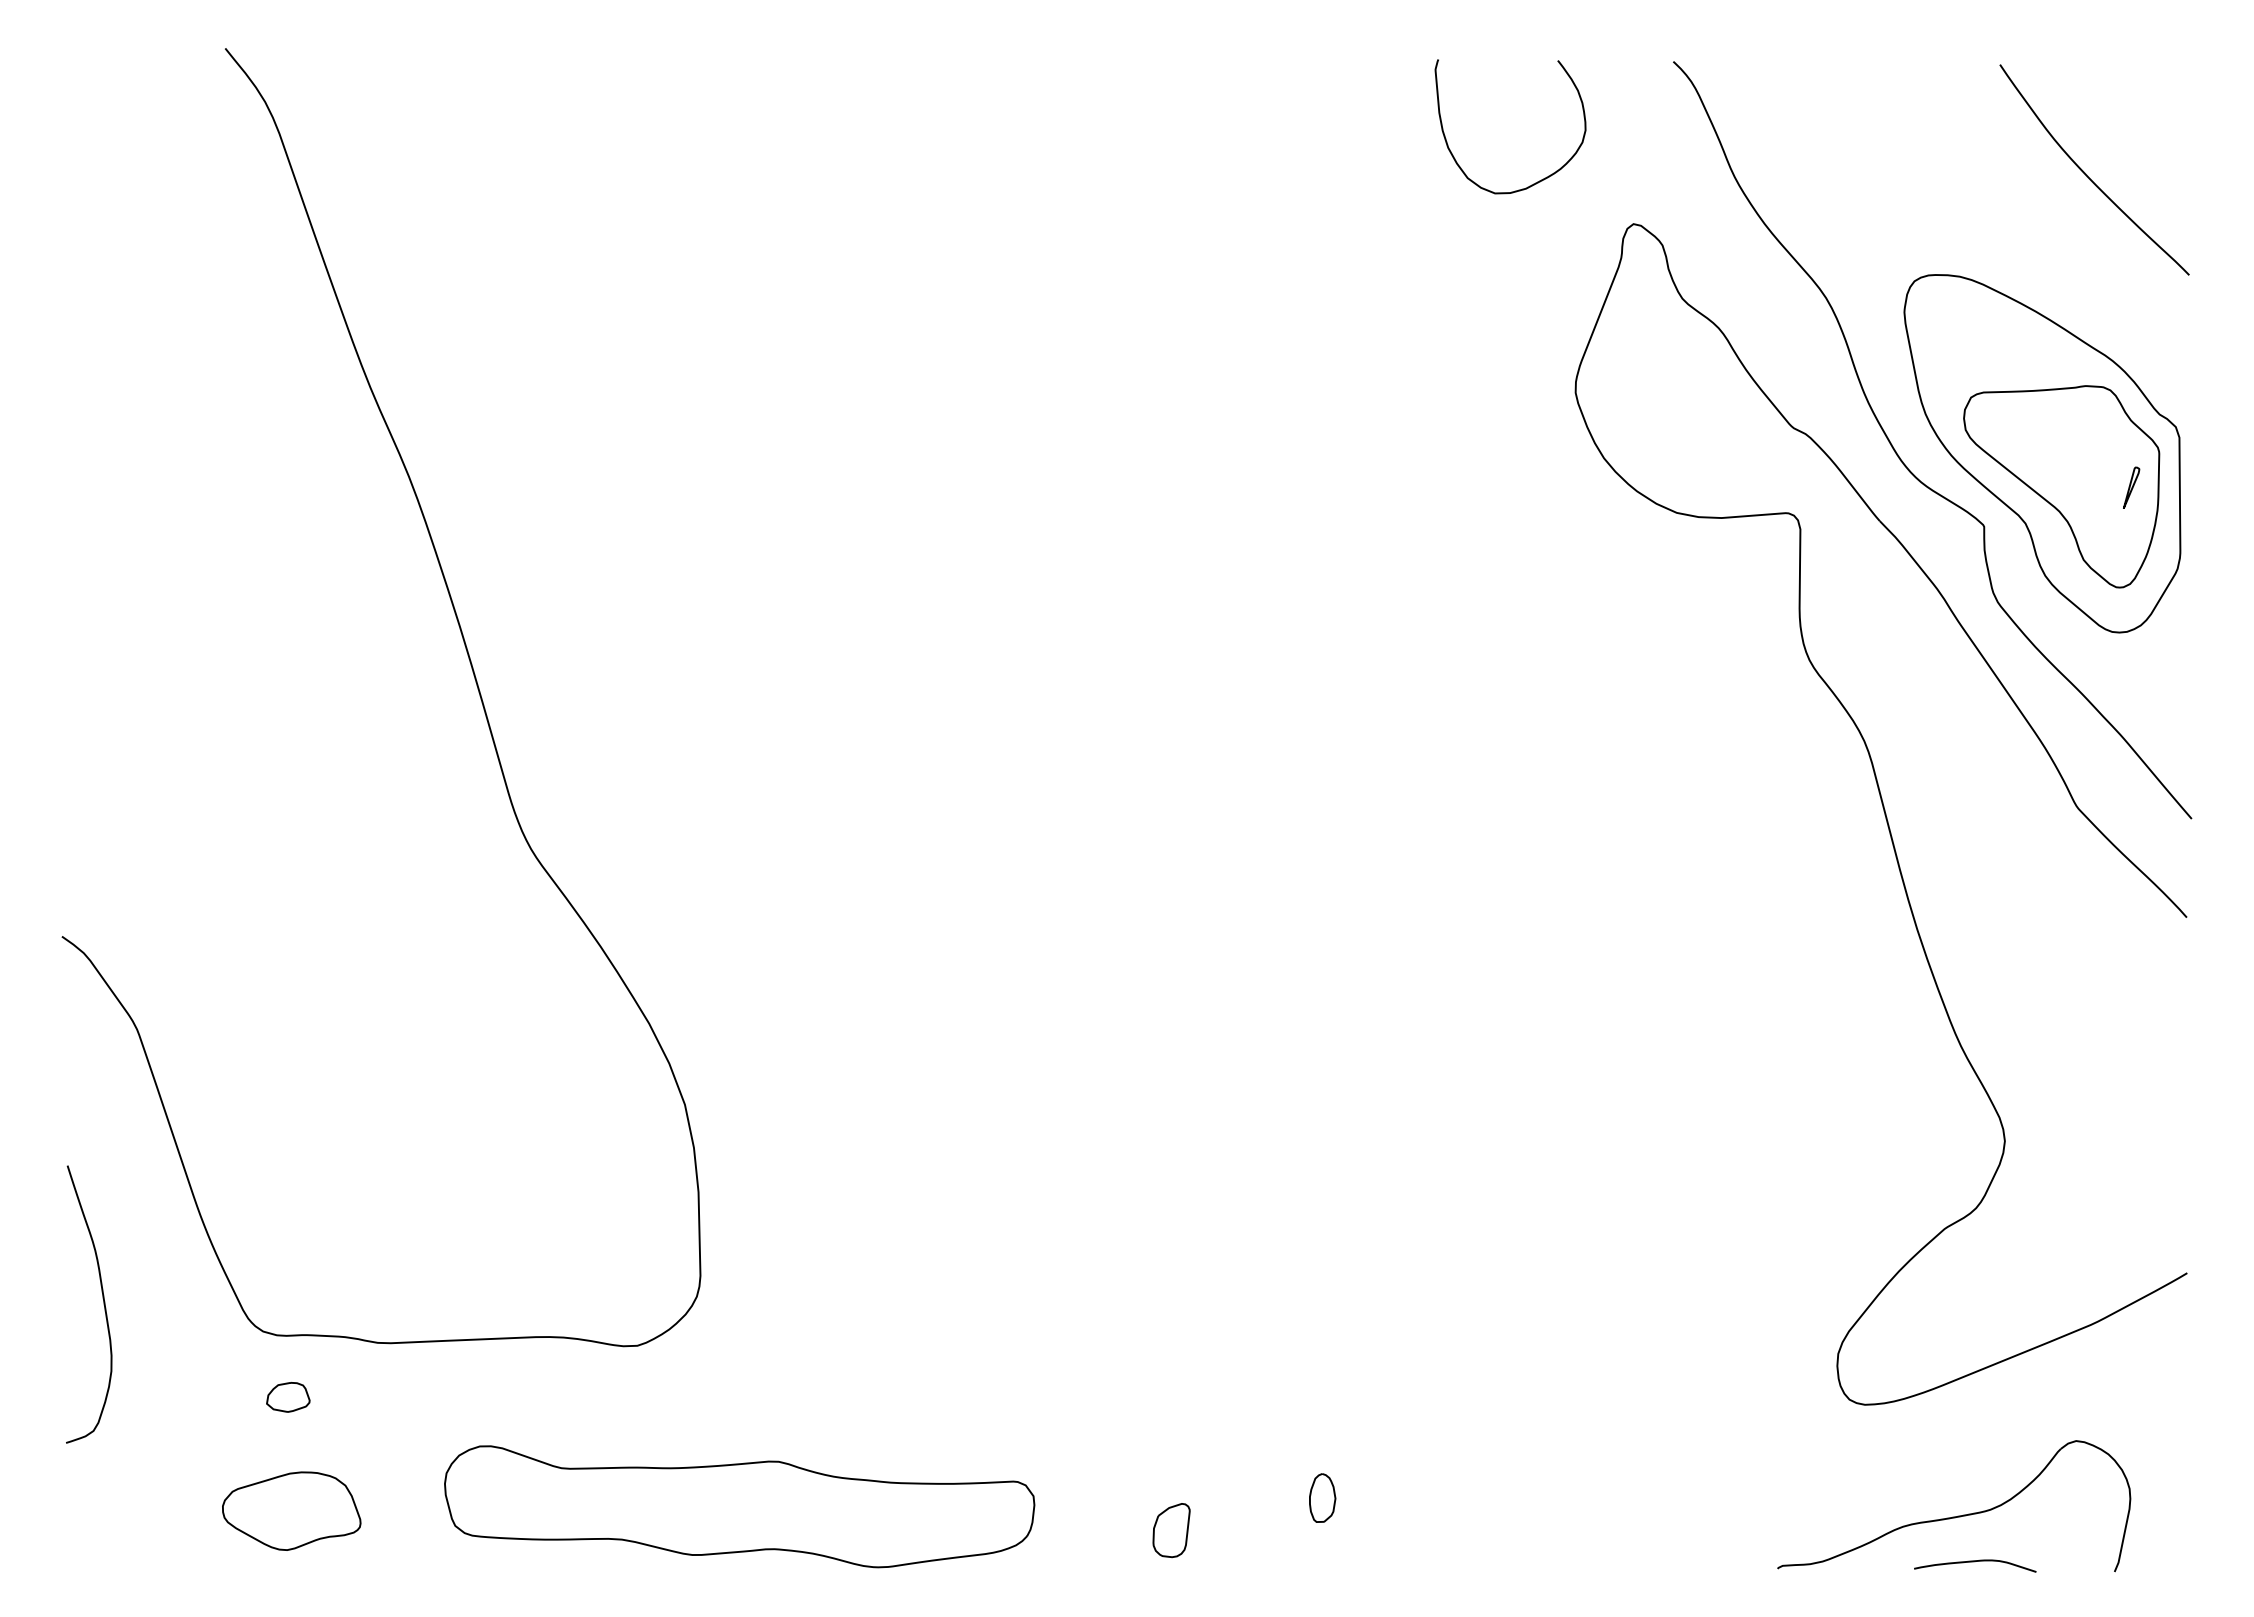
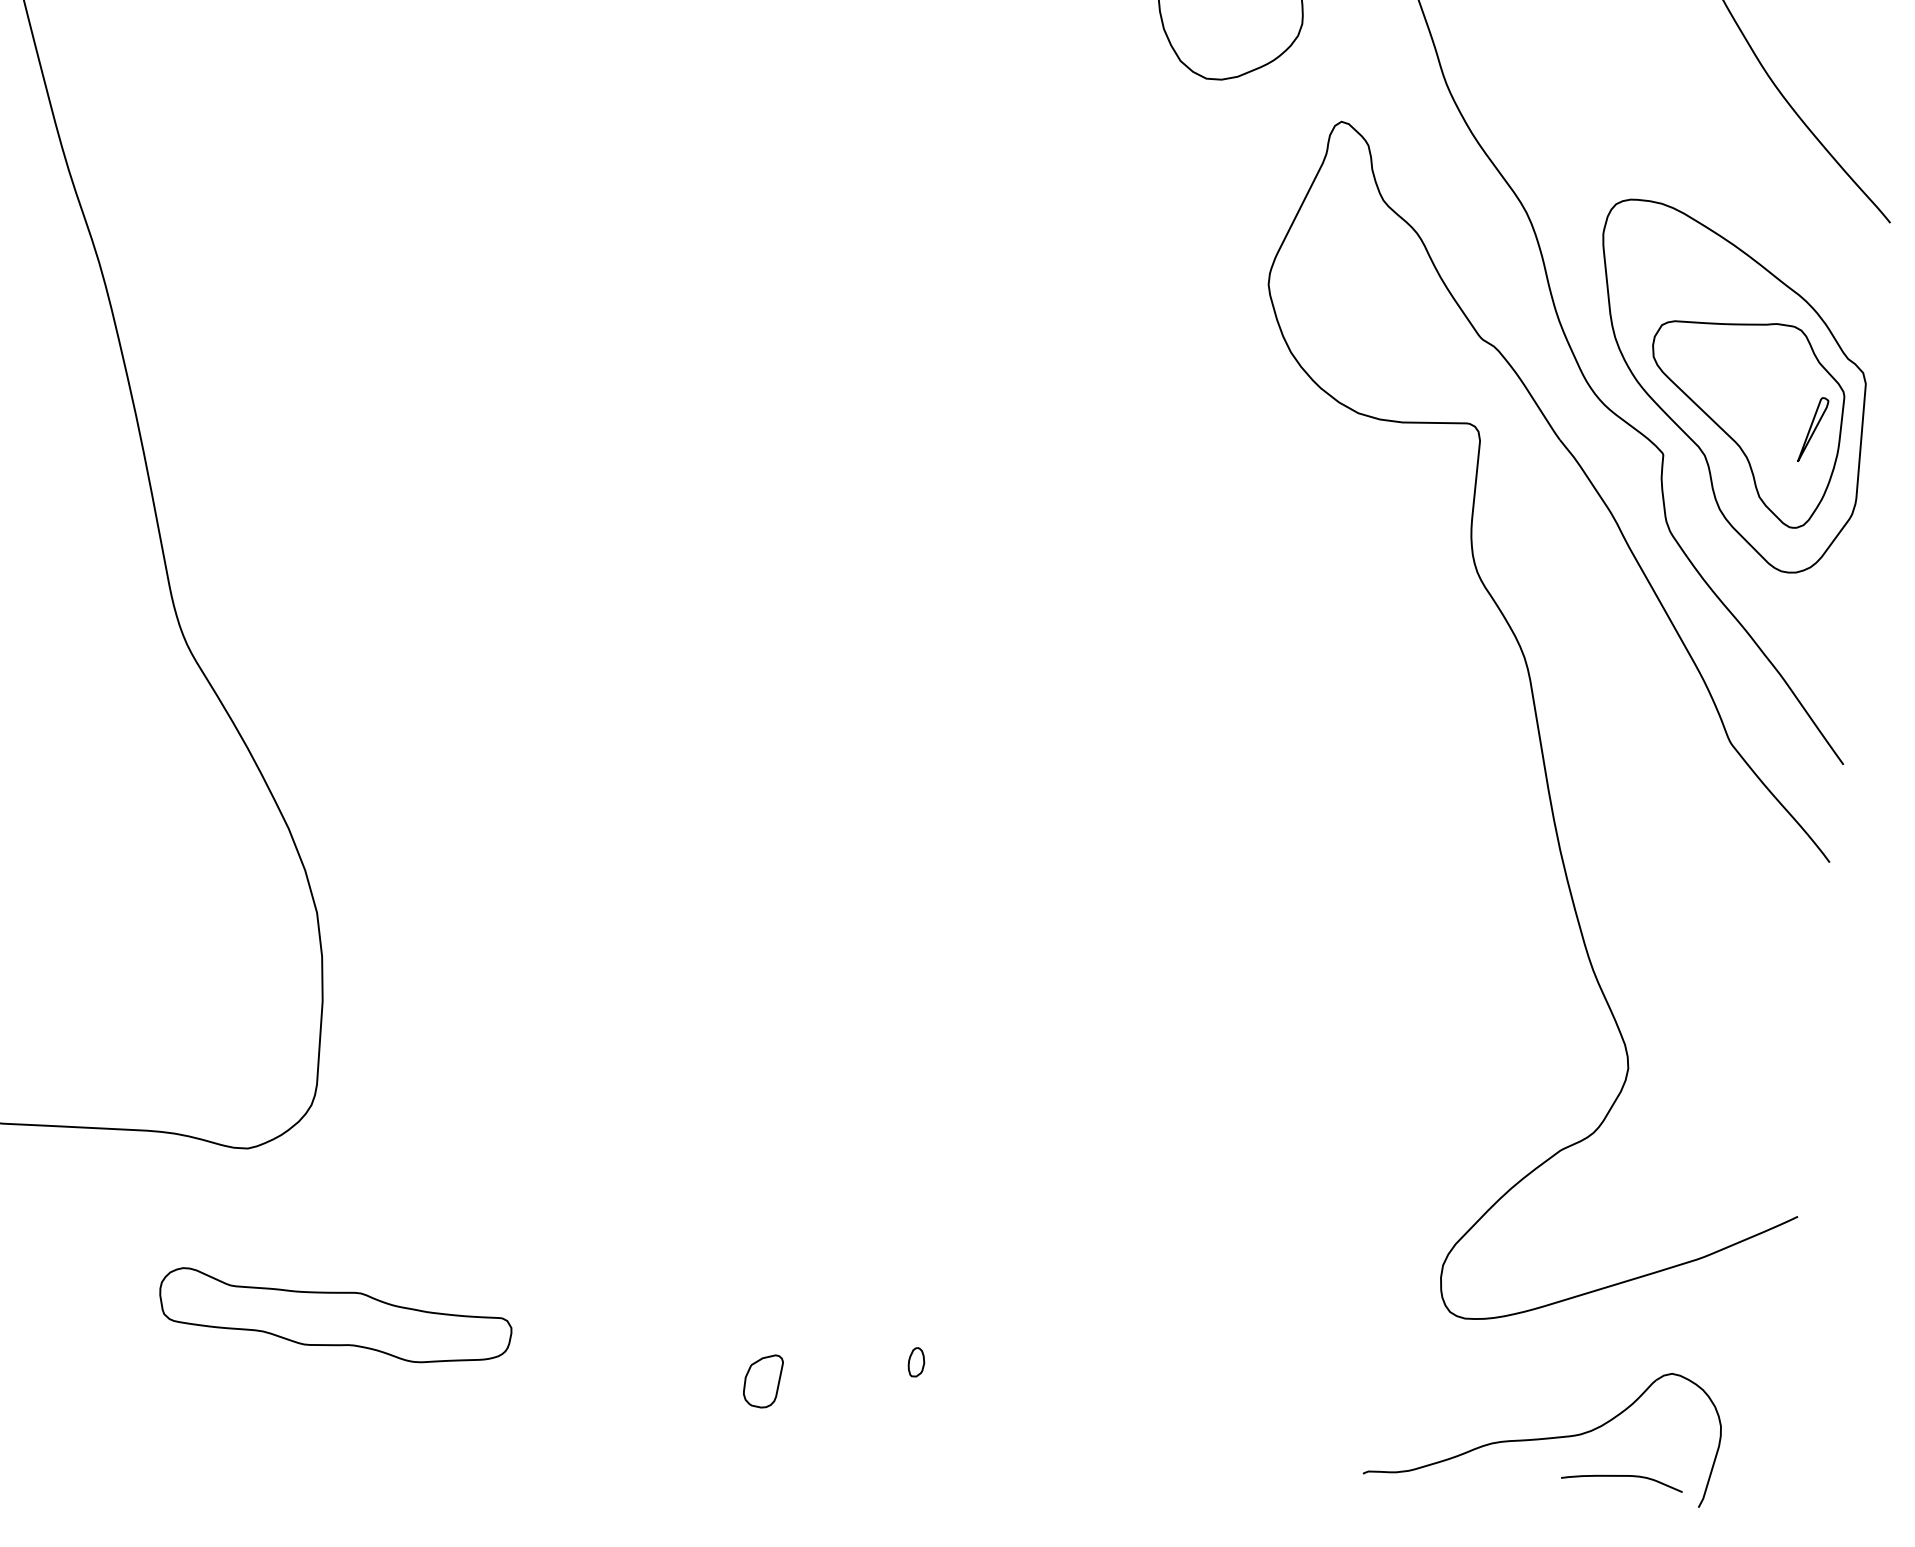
part: (2131, 487) -> (1813, 429), size x1.6
part: (1322, 1497) -> (916, 1361), size x0.6
part: (739, 1506) -> (334, 1317), size x0.6
curve: (1974, 1562) -> (1621, 1477), moved

